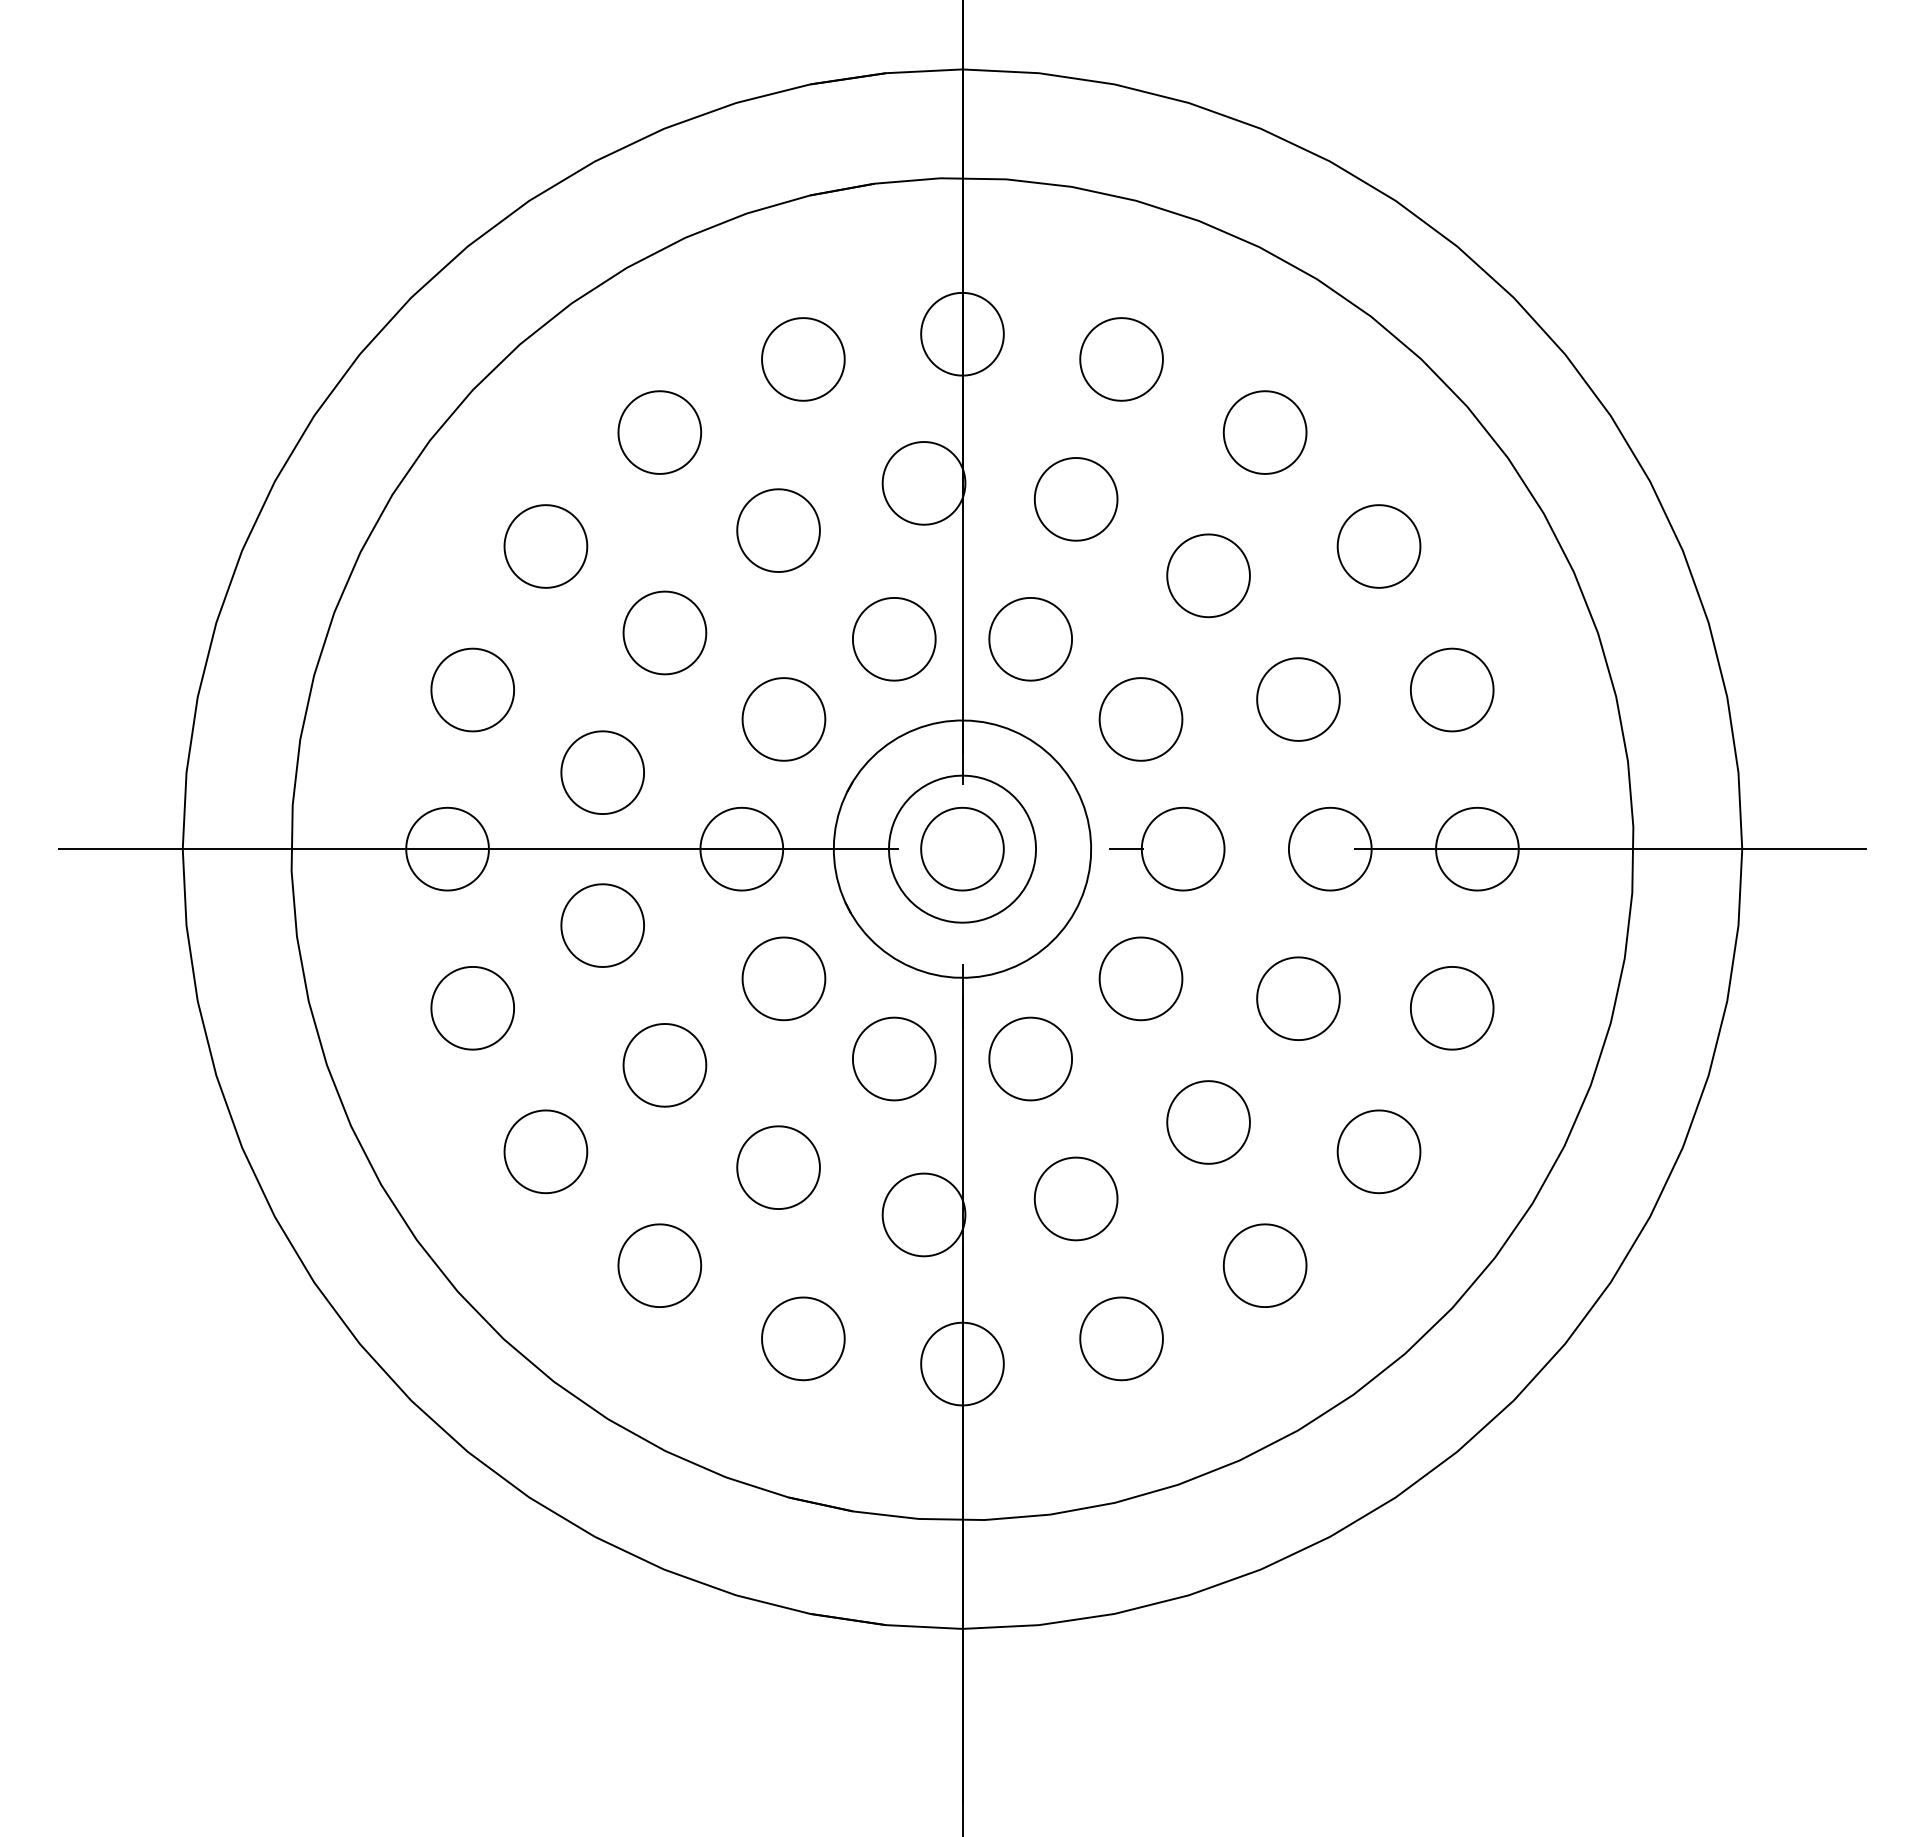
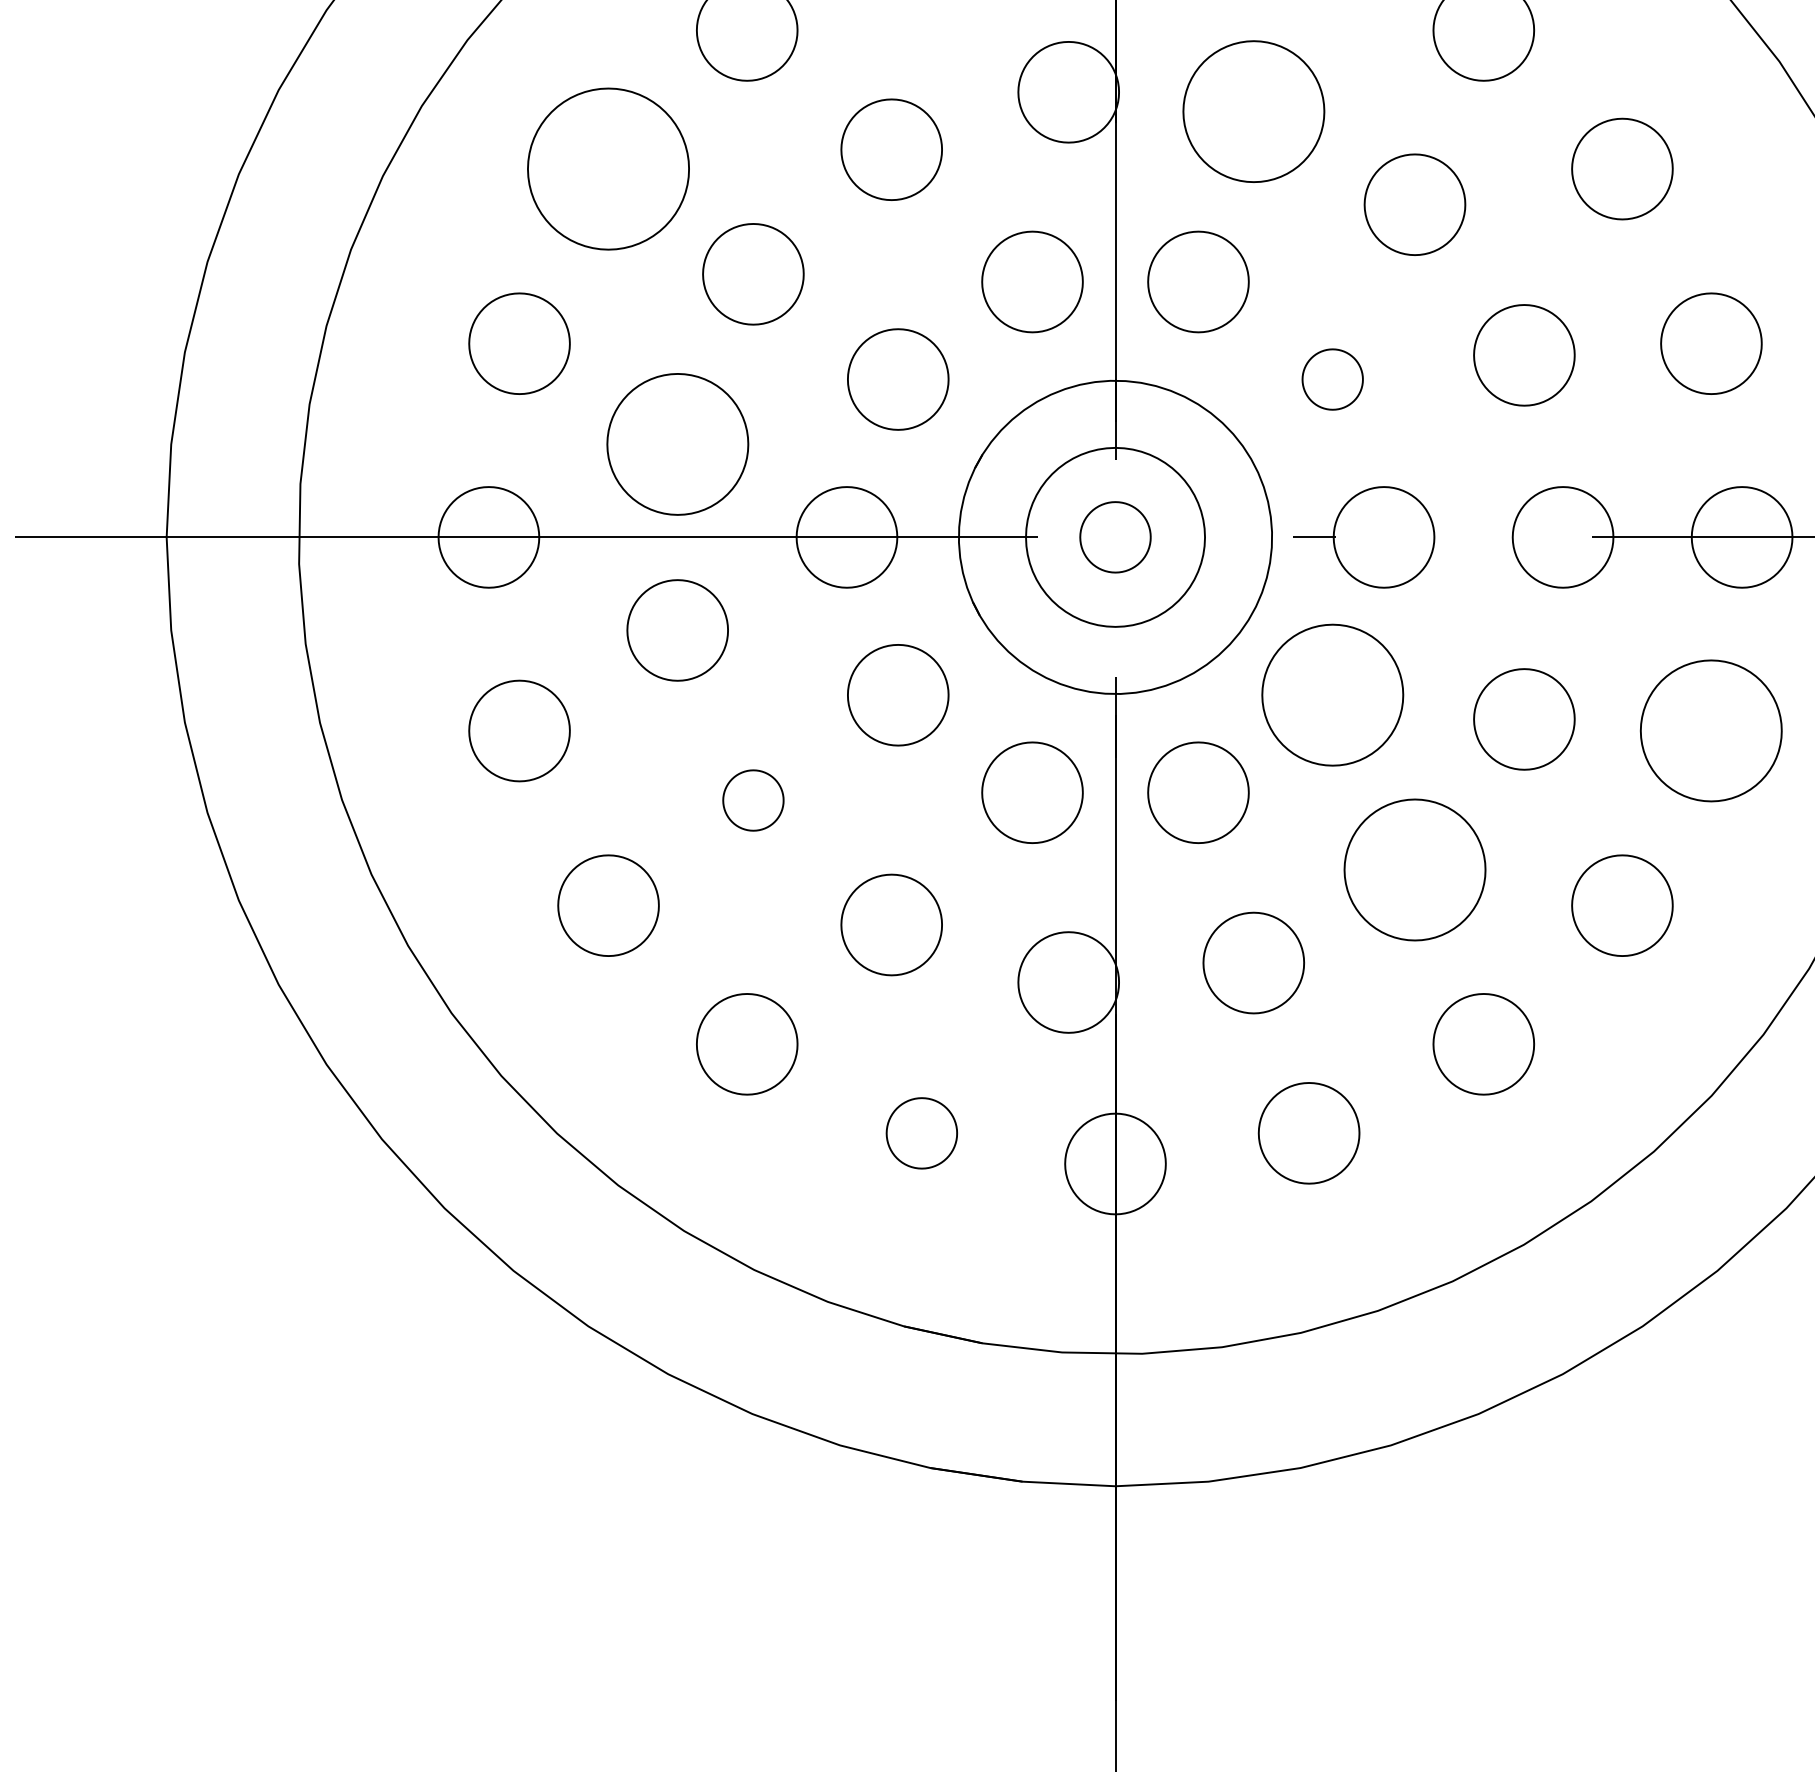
part: (1075, 499) -> (1253, 111), size x1.4
part: (545, 546) -> (608, 169), size x1.6
part: (1140, 719) -> (1332, 379), size x0.6
part: (602, 772) -> (677, 444), size x1.4
part: (962, 848) -> (1115, 536), size x0.7
part: (1140, 978) -> (1332, 694), size x1.4
part: (1452, 1008) -> (1711, 731), size x1.4
part: (664, 1065) -> (752, 800), size x0.6
part: (1208, 1122) -> (1414, 870), size x1.4
part: (803, 1338) -> (922, 1132), size x0.7

